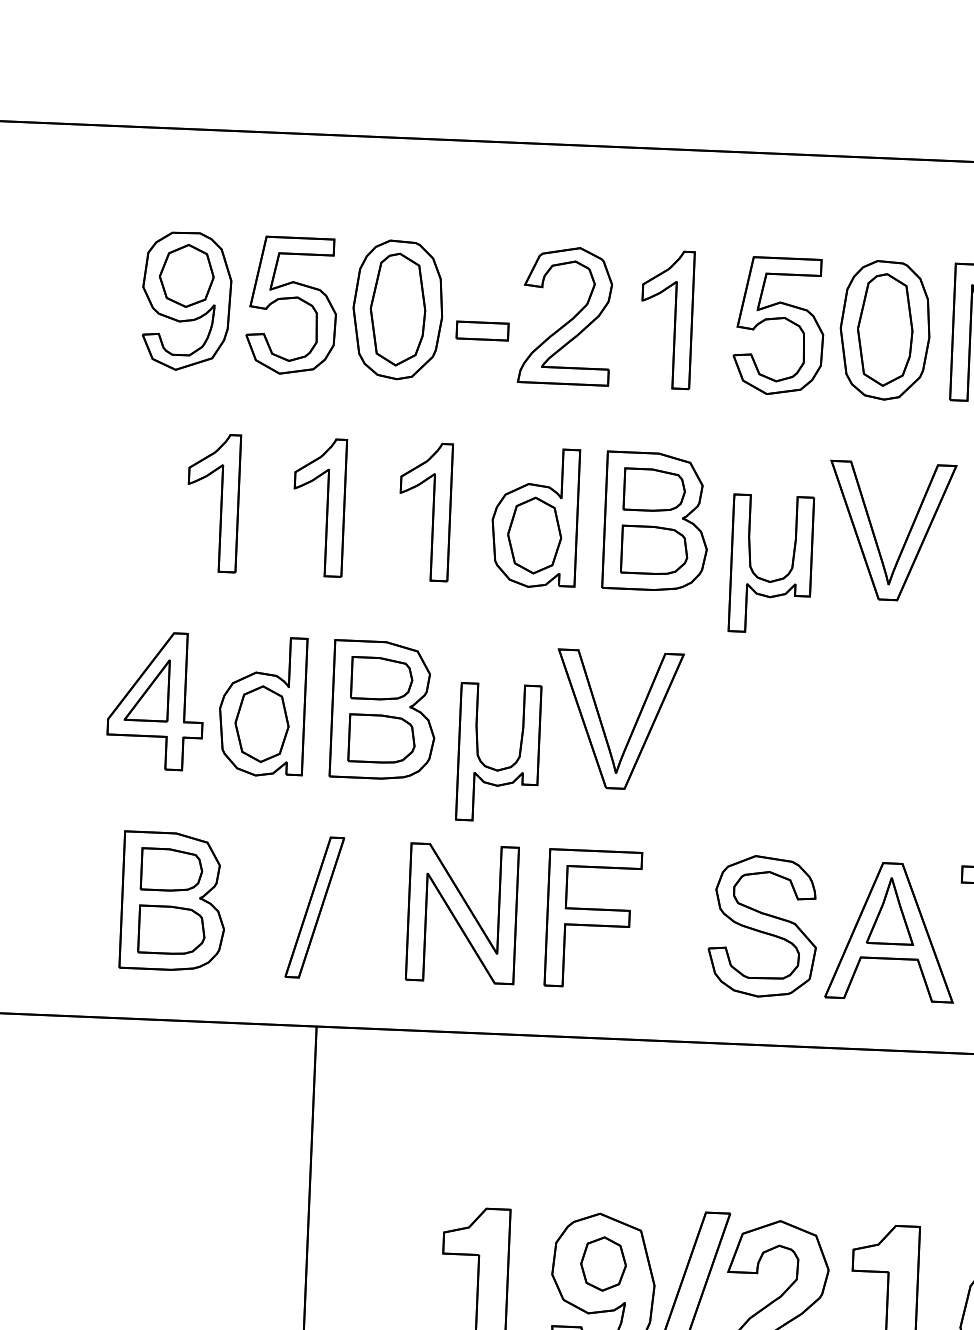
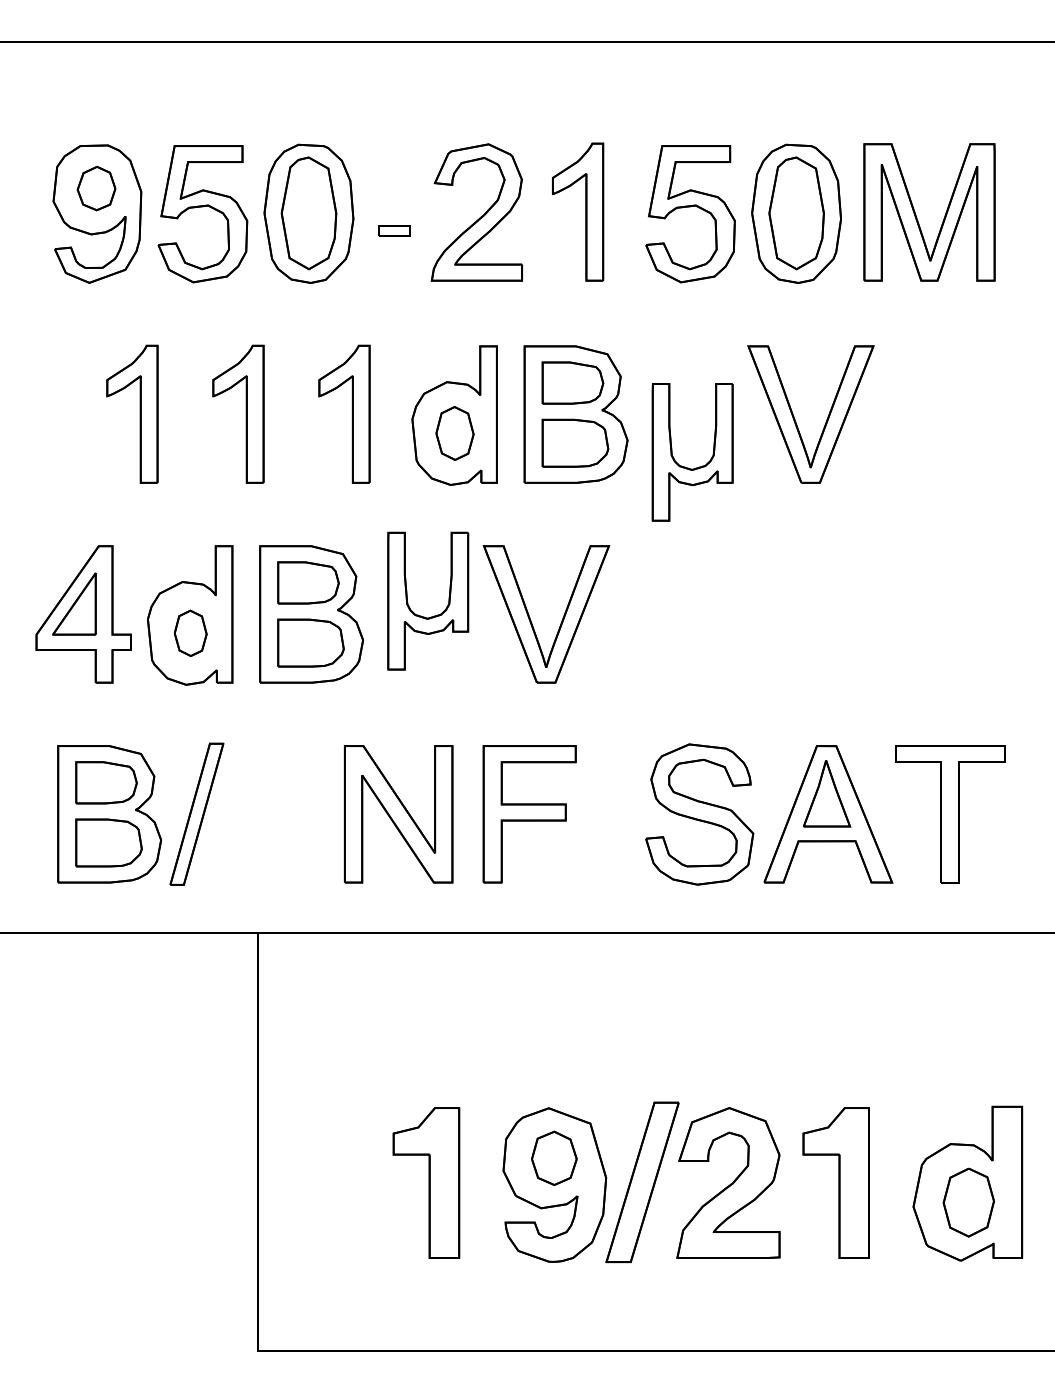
part: (186, 275) -> (96, 188), size x0.7
part: (482, 331) -> (394, 231), size x0.6
part: (534, 535) -> (454, 433), size x0.7
part: (262, 724) -> (190, 633), size x0.6
part: (504, 767) -> (434, 615), moved
part: (314, 906) -> (196, 813), moved

